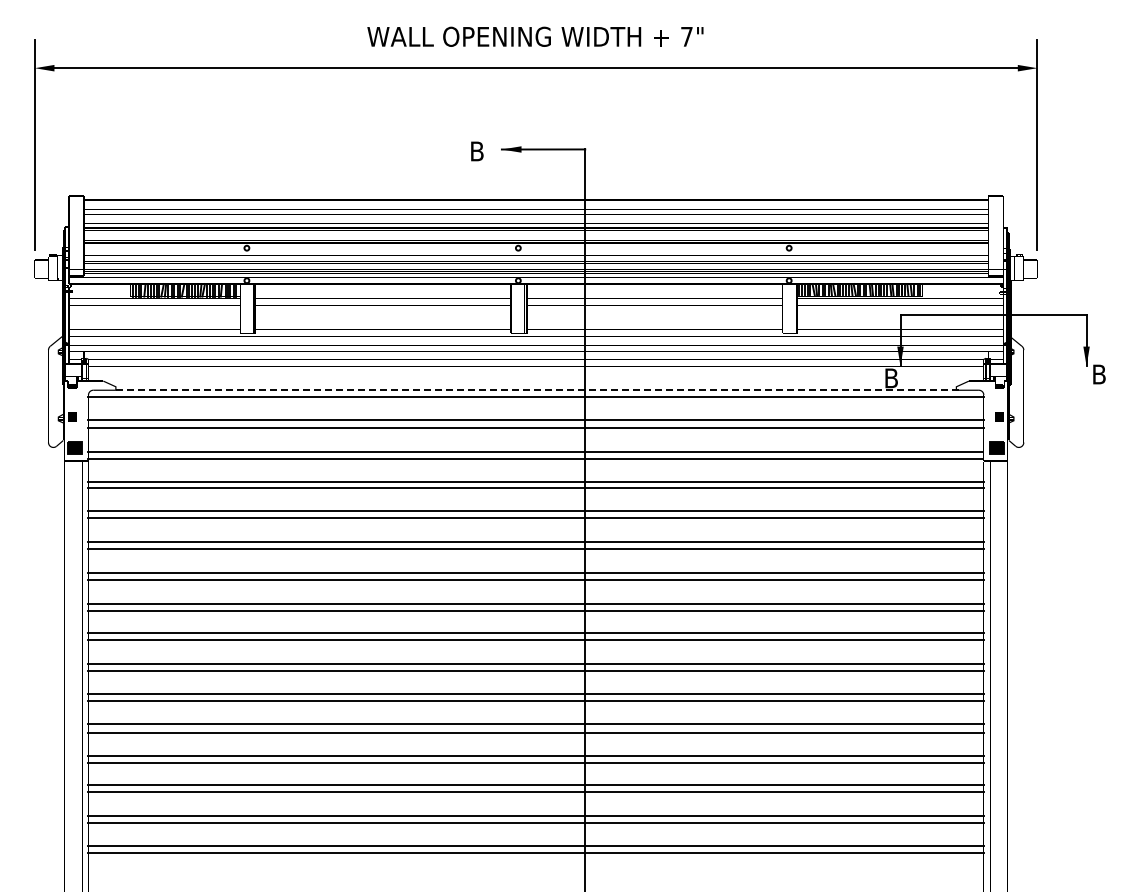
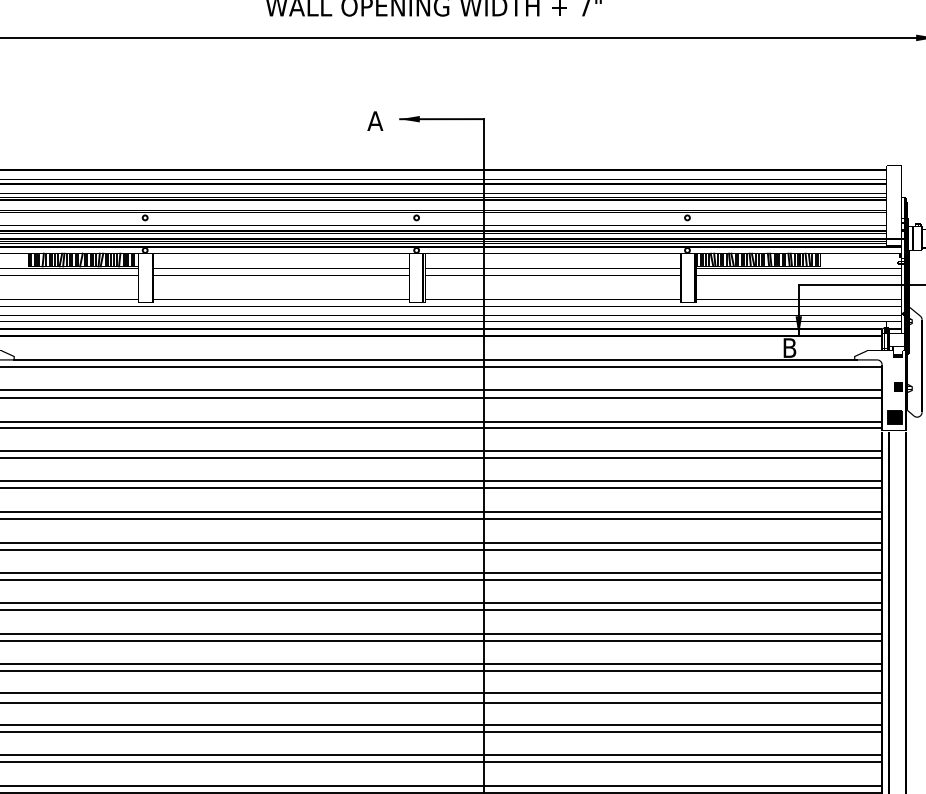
text: (476, 151) -> (374, 121), B -> A
line: (536, 390) -> (434, 360), dashed -> solid

